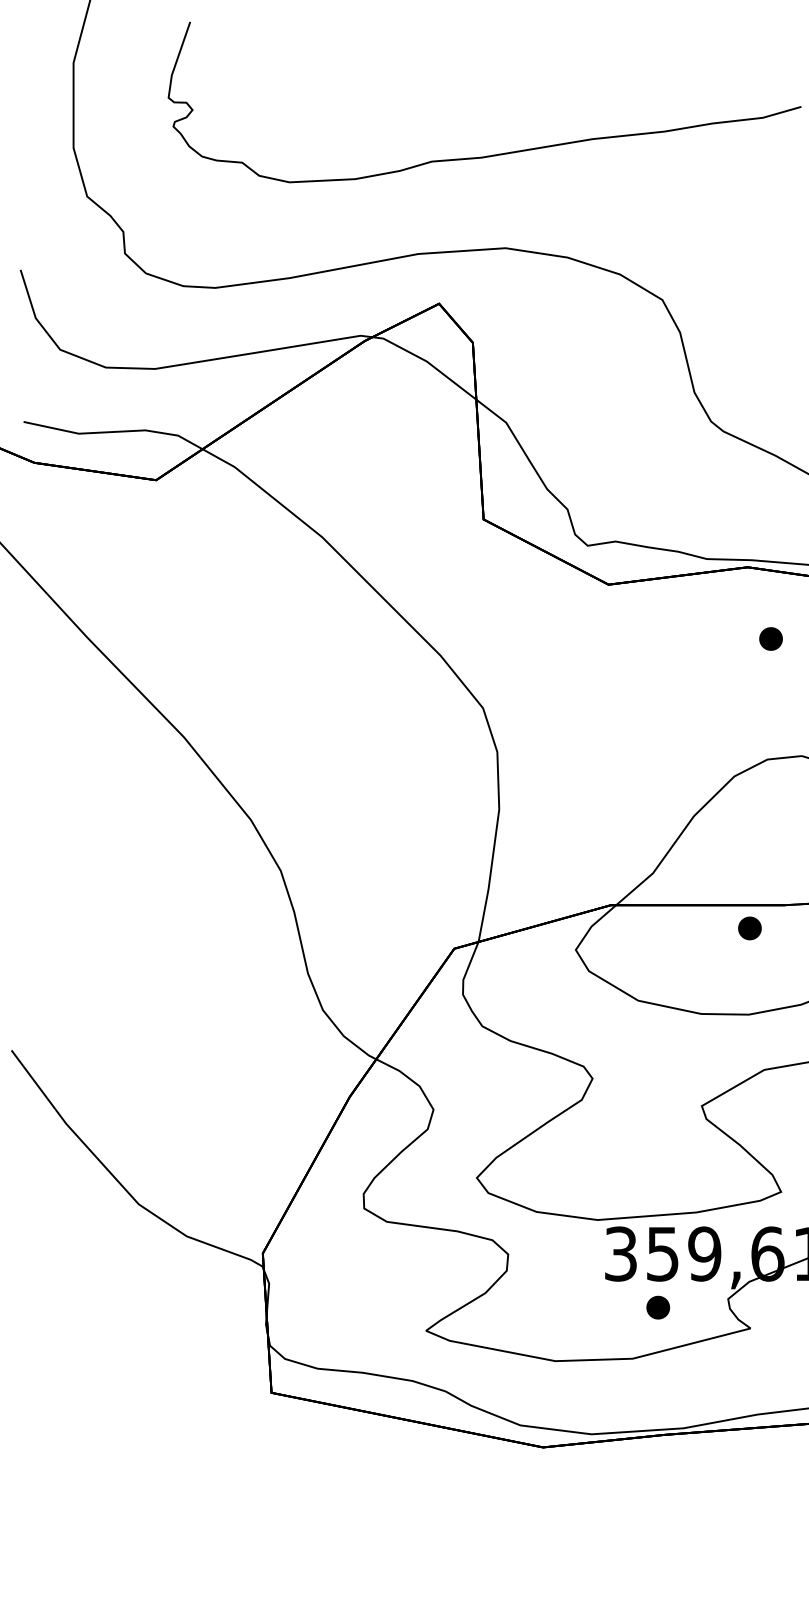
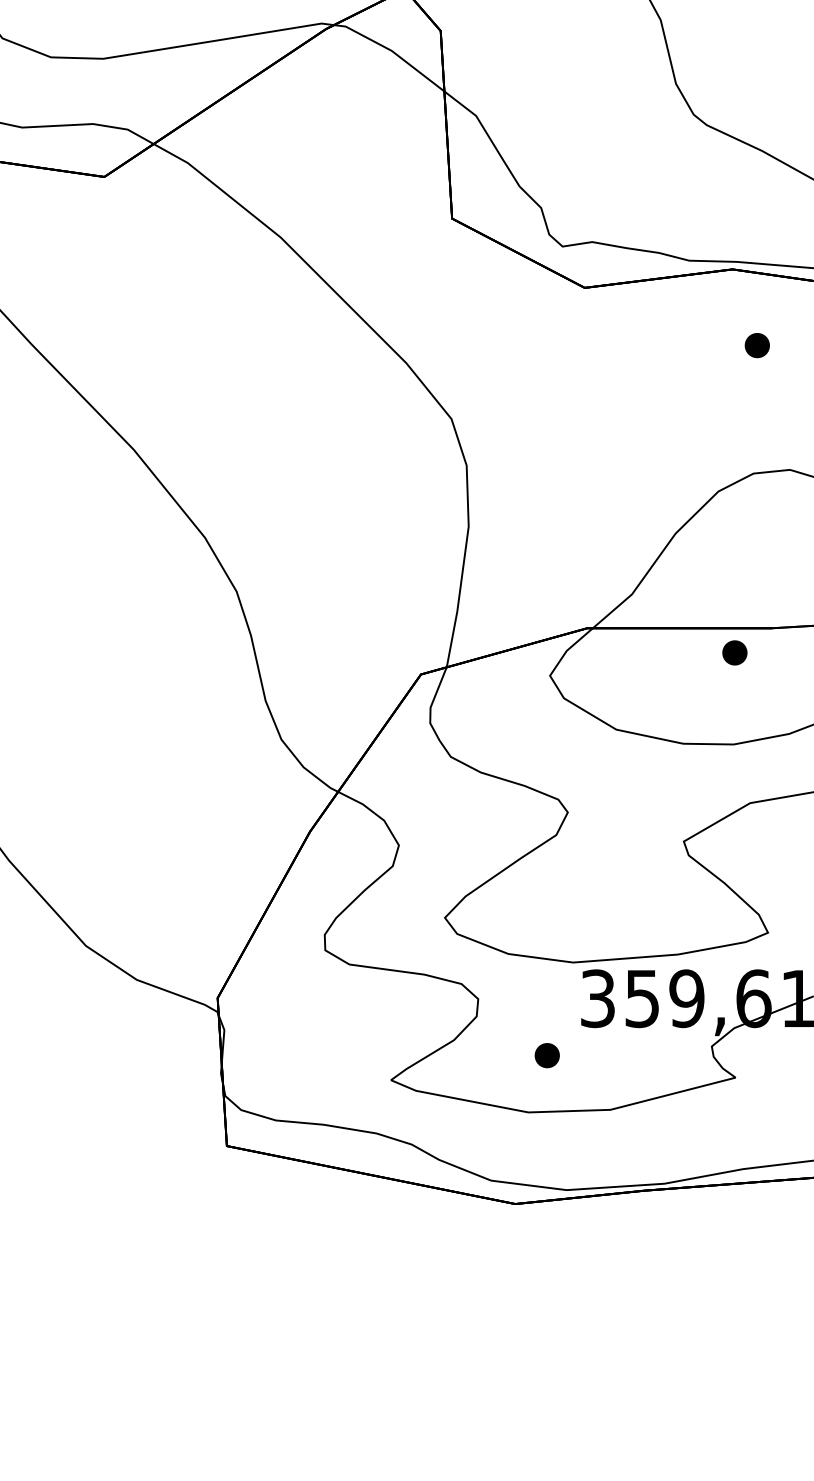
part: (658, 1307) -> (547, 1055), moved

